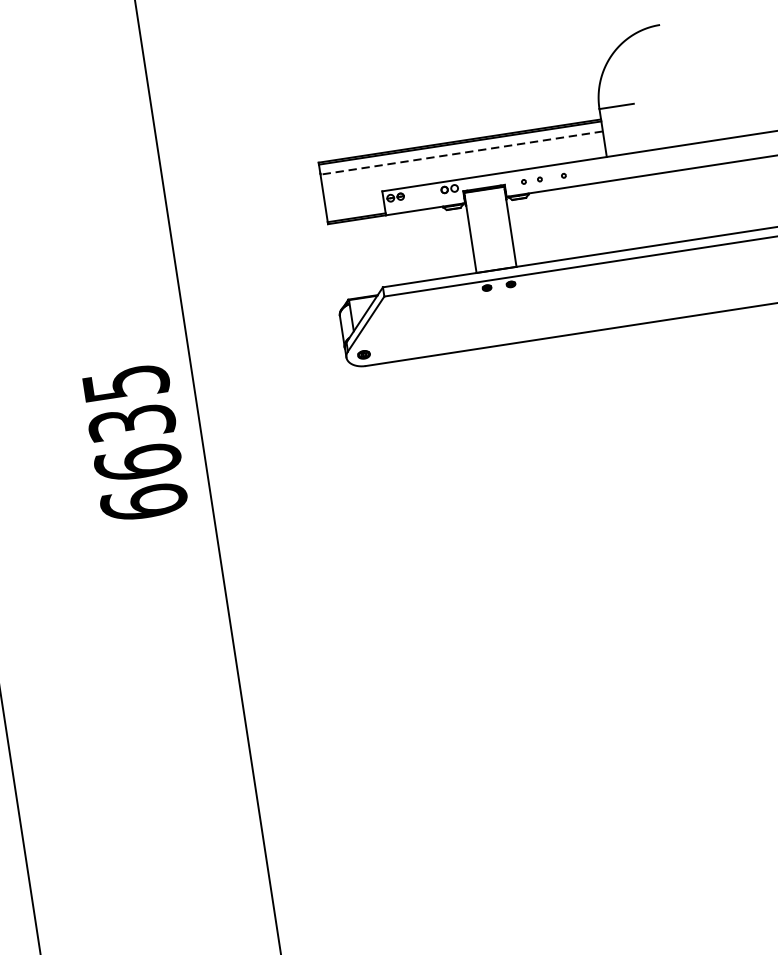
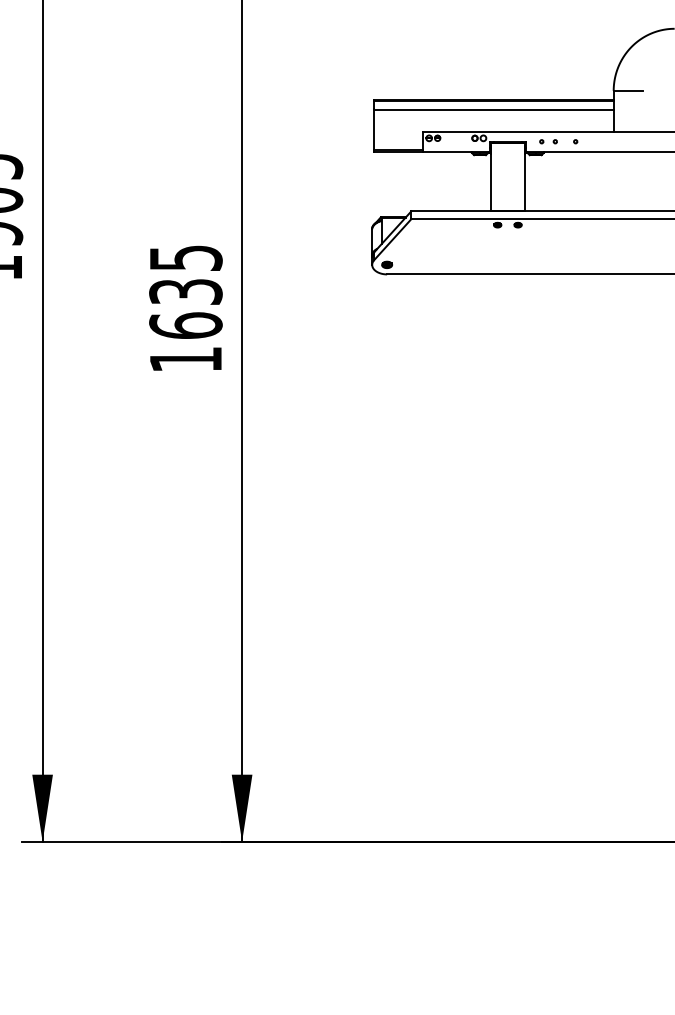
line: (461, 152) -> (493, 109), dashed -> solid
text: (143, 502) -> (185, 359), 6635 -> 1635

